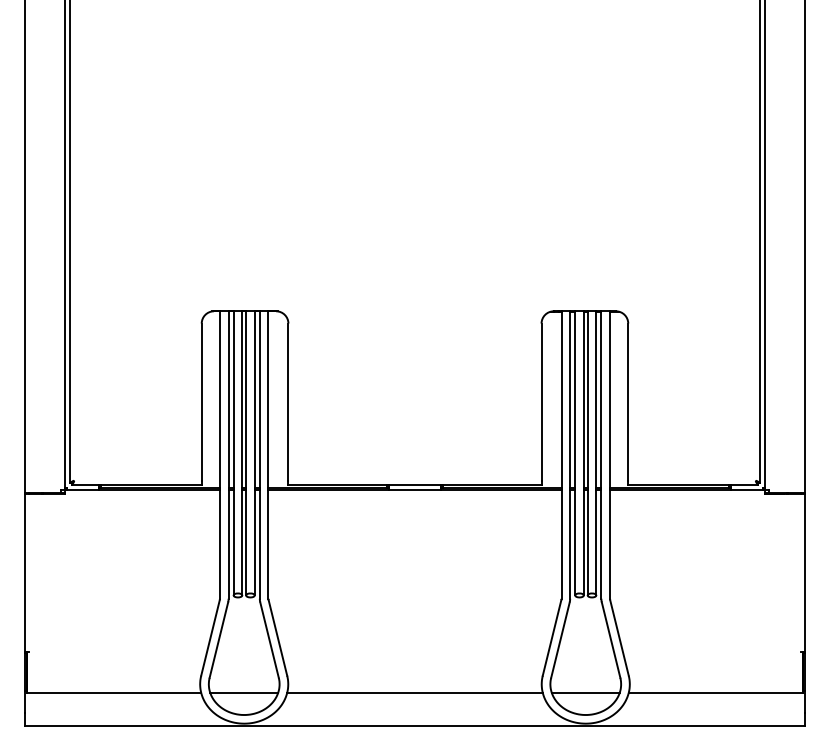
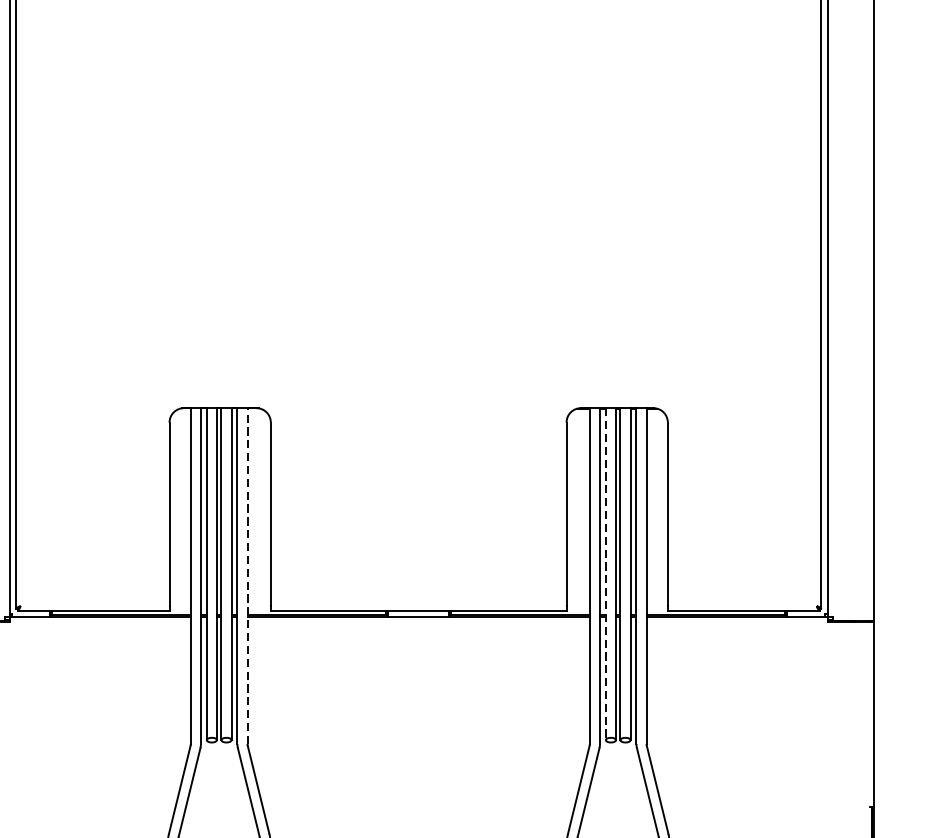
line: (575, 453) -> (606, 574), solid -> dashed
line: (268, 455) -> (247, 576), solid -> dashed

